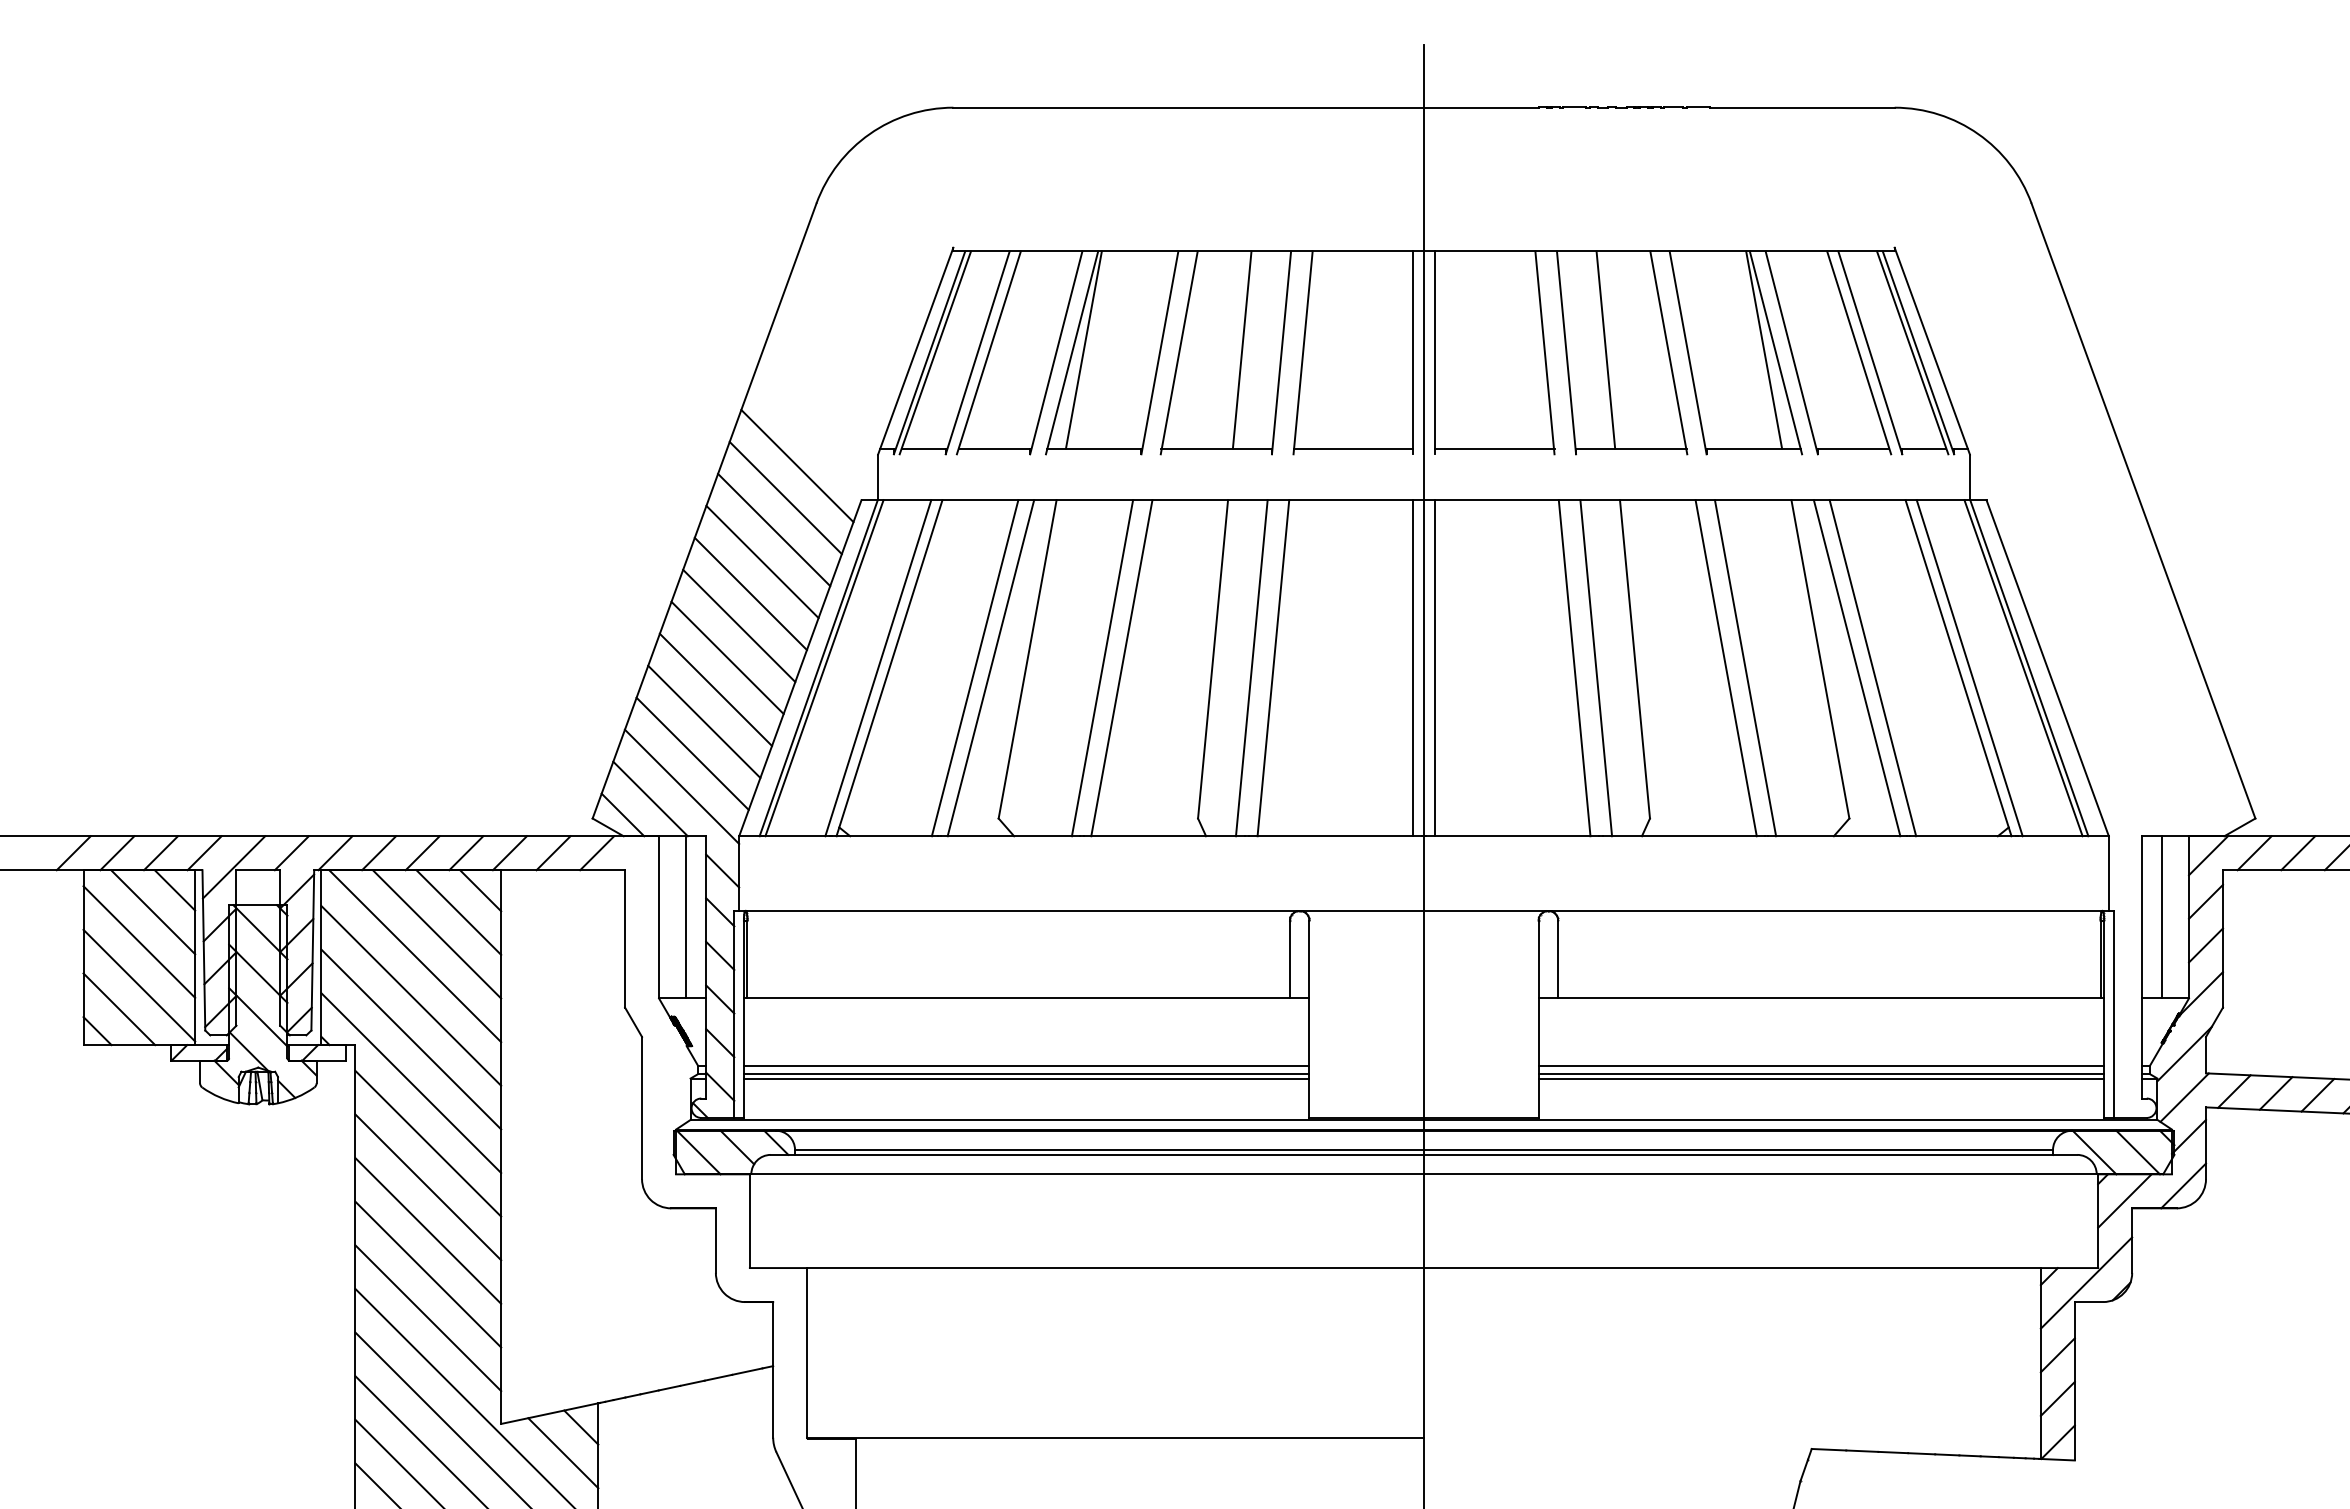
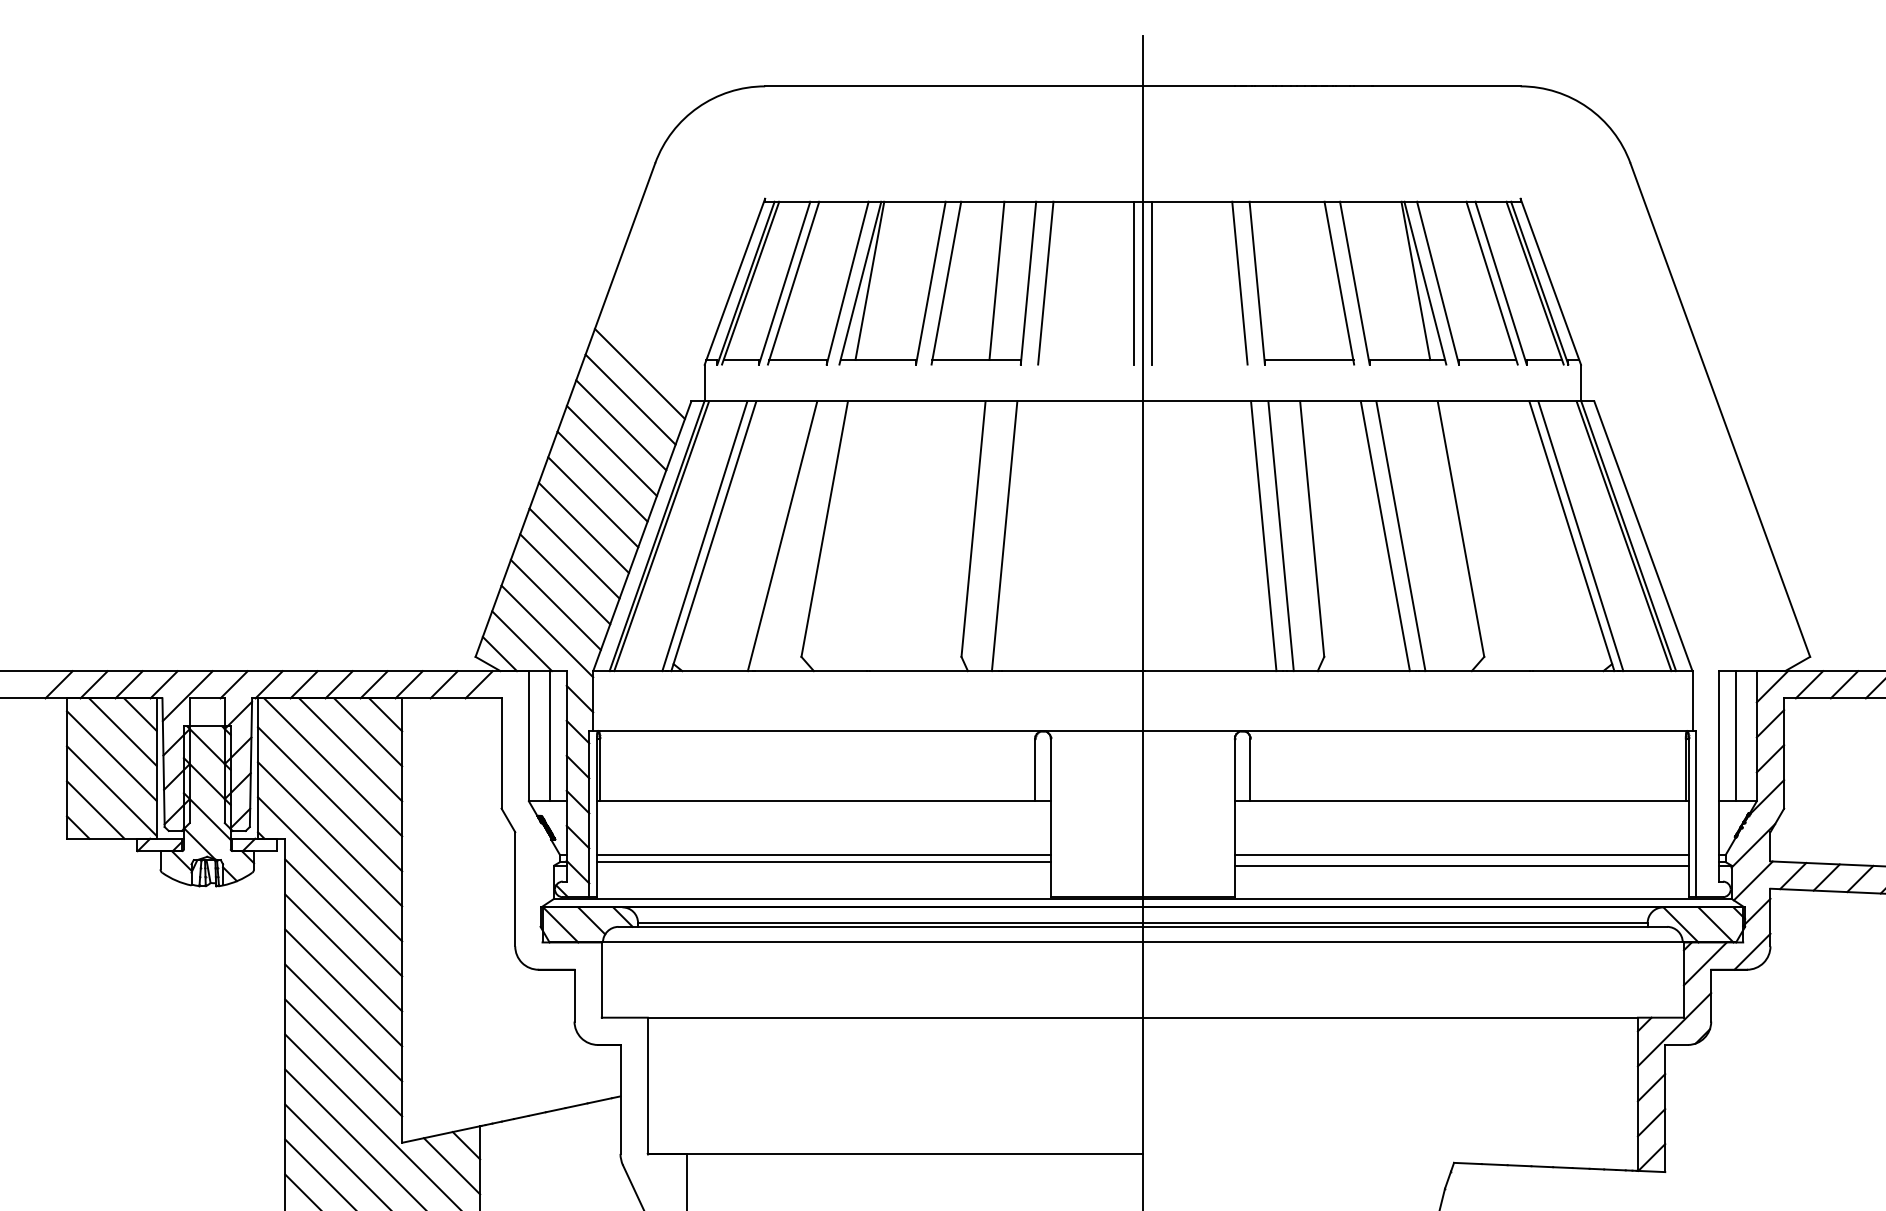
line: (1605, 349) -> (1288, 280), removed
line: (1352, 448) -> (1085, 359), removed
line: (1494, 448) -> (1199, 359), removed
line: (990, 668) -> (794, 536), removed
line: (1102, 668) -> (884, 536), removed
line: (1121, 668) -> (900, 536), removed
line: (1273, 668) -> (1022, 536), removed
line: (1412, 668) -> (1133, 536), removed
line: (1435, 668) -> (1152, 536), removed
line: (1856, 668) -> (1489, 536), removed
line: (1872, 668) -> (1502, 536), removed
line: (1821, 1074) -> (1461, 862), removed
line: (1026, 1078) -> (823, 865), removed

